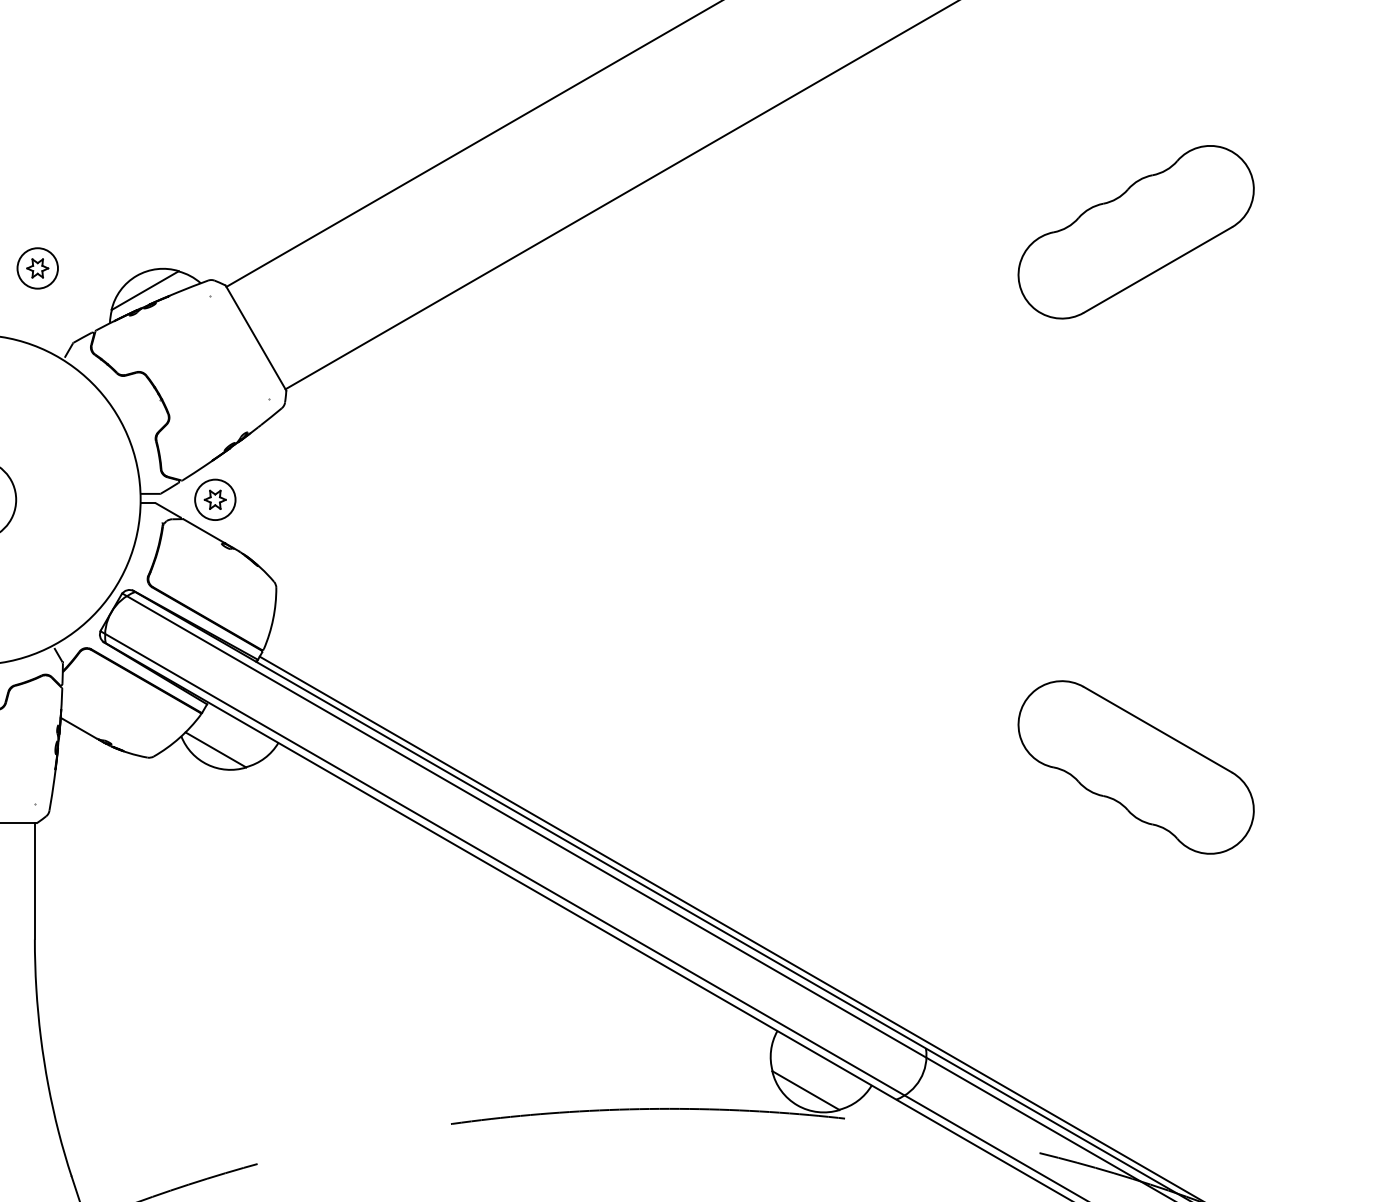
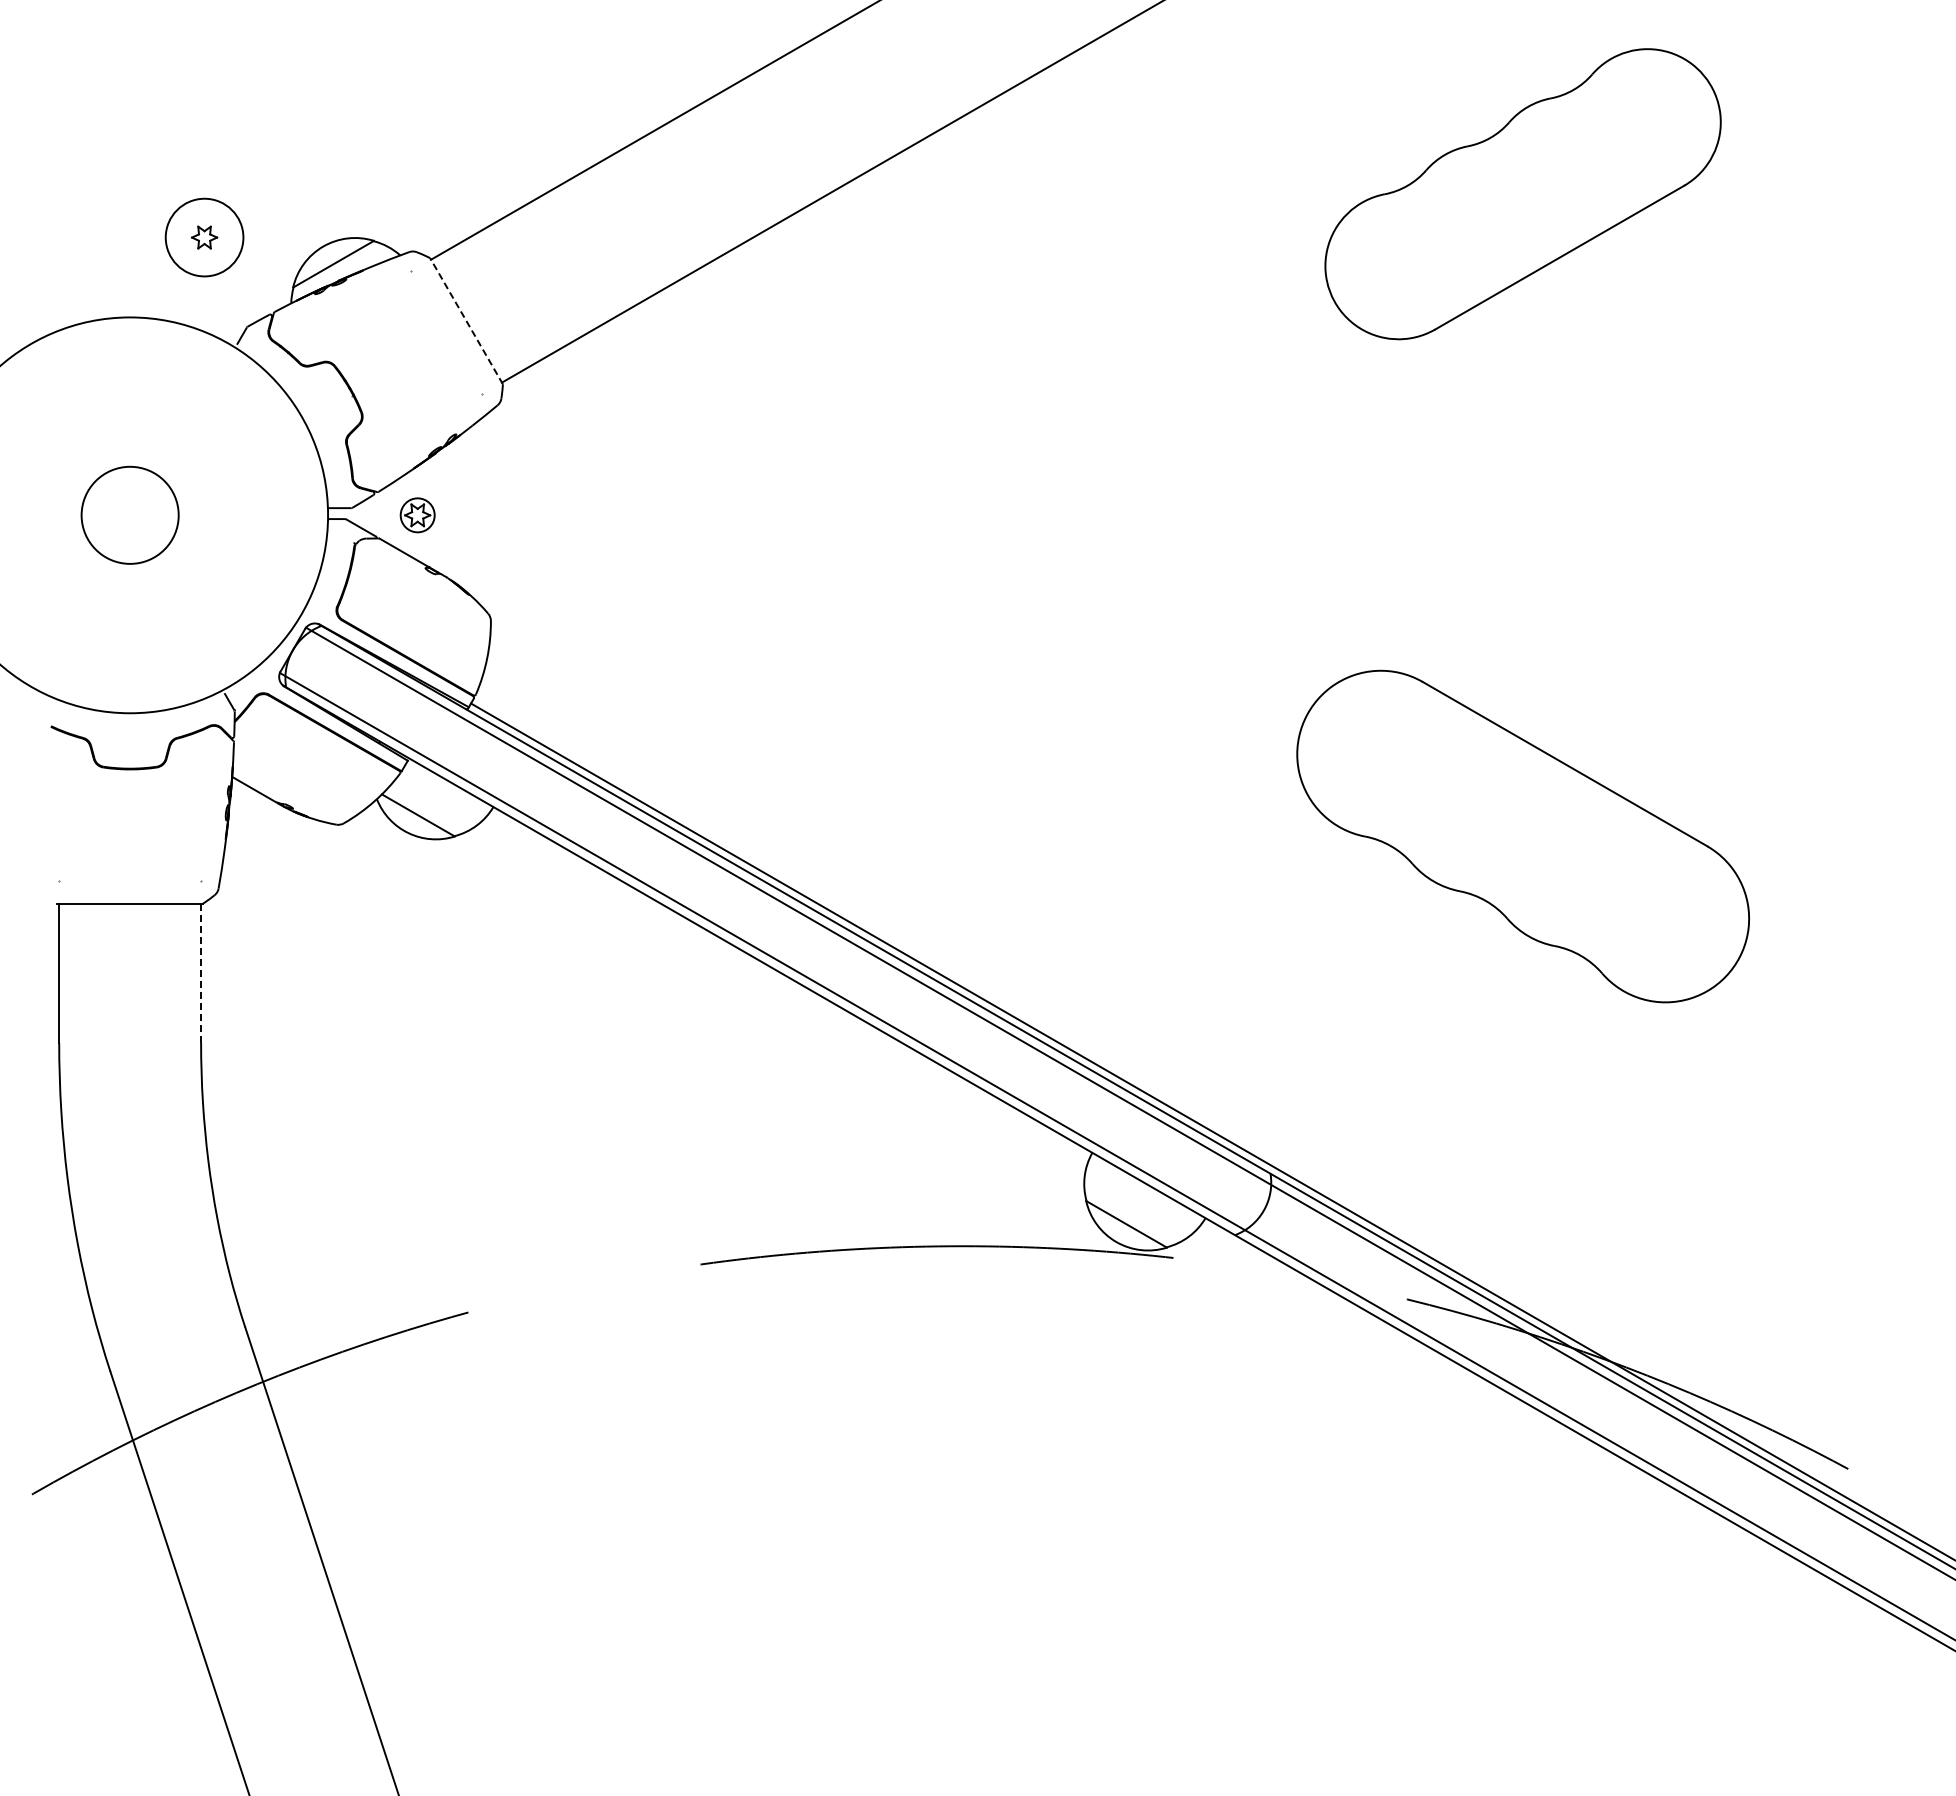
part: (1135, 231) -> (1522, 193), size x1.4
circle: (37, 268) -> (204, 237), size x1.6
line: (255, 338) -> (466, 321), solid -> dashed
circle: (215, 500) -> (417, 515), size x0.7
part: (1135, 767) -> (1522, 836), size x1.6
line: (35, 881) -> (201, 973), solid -> dashed

